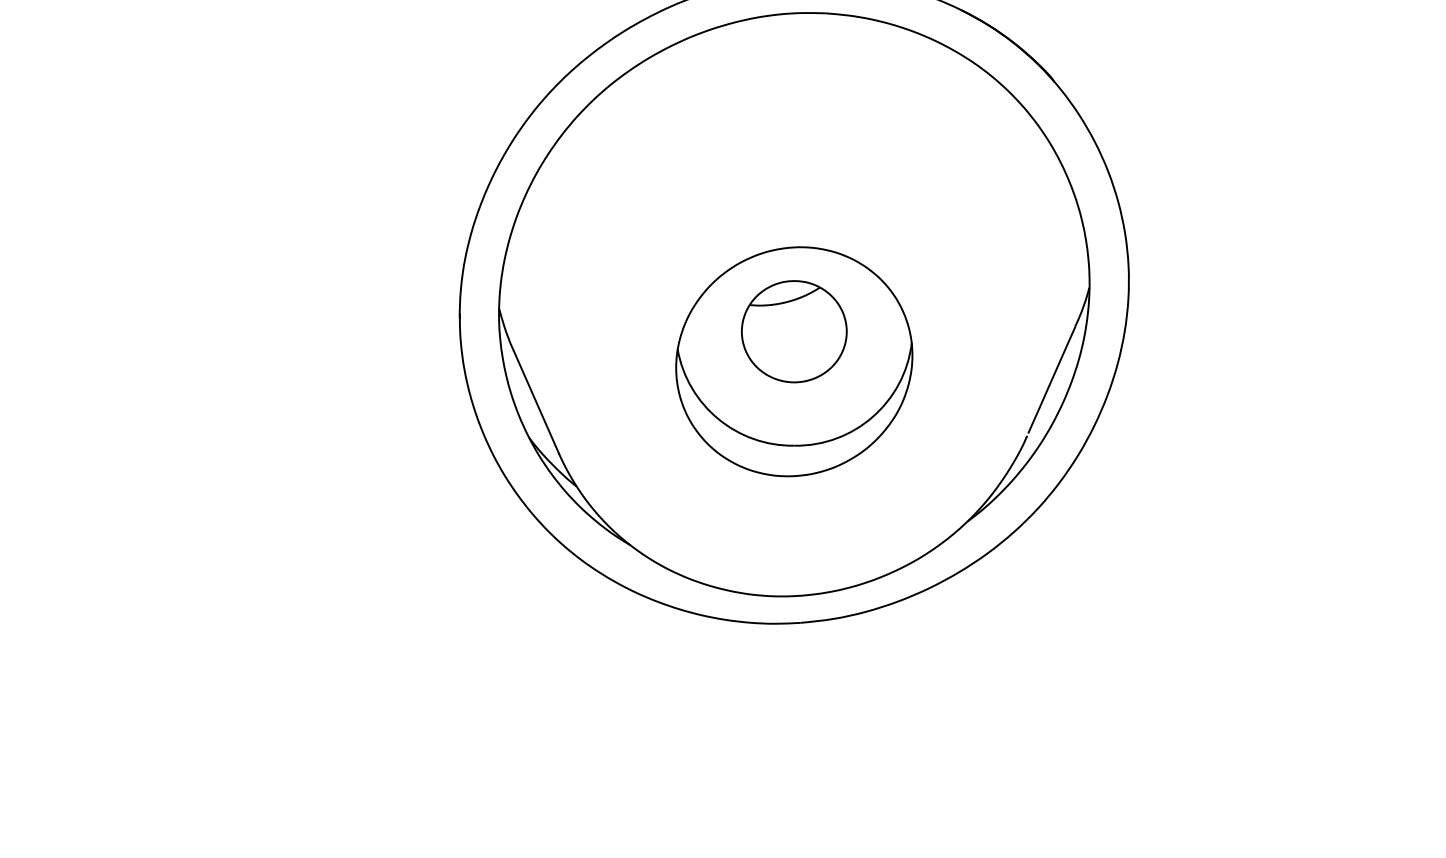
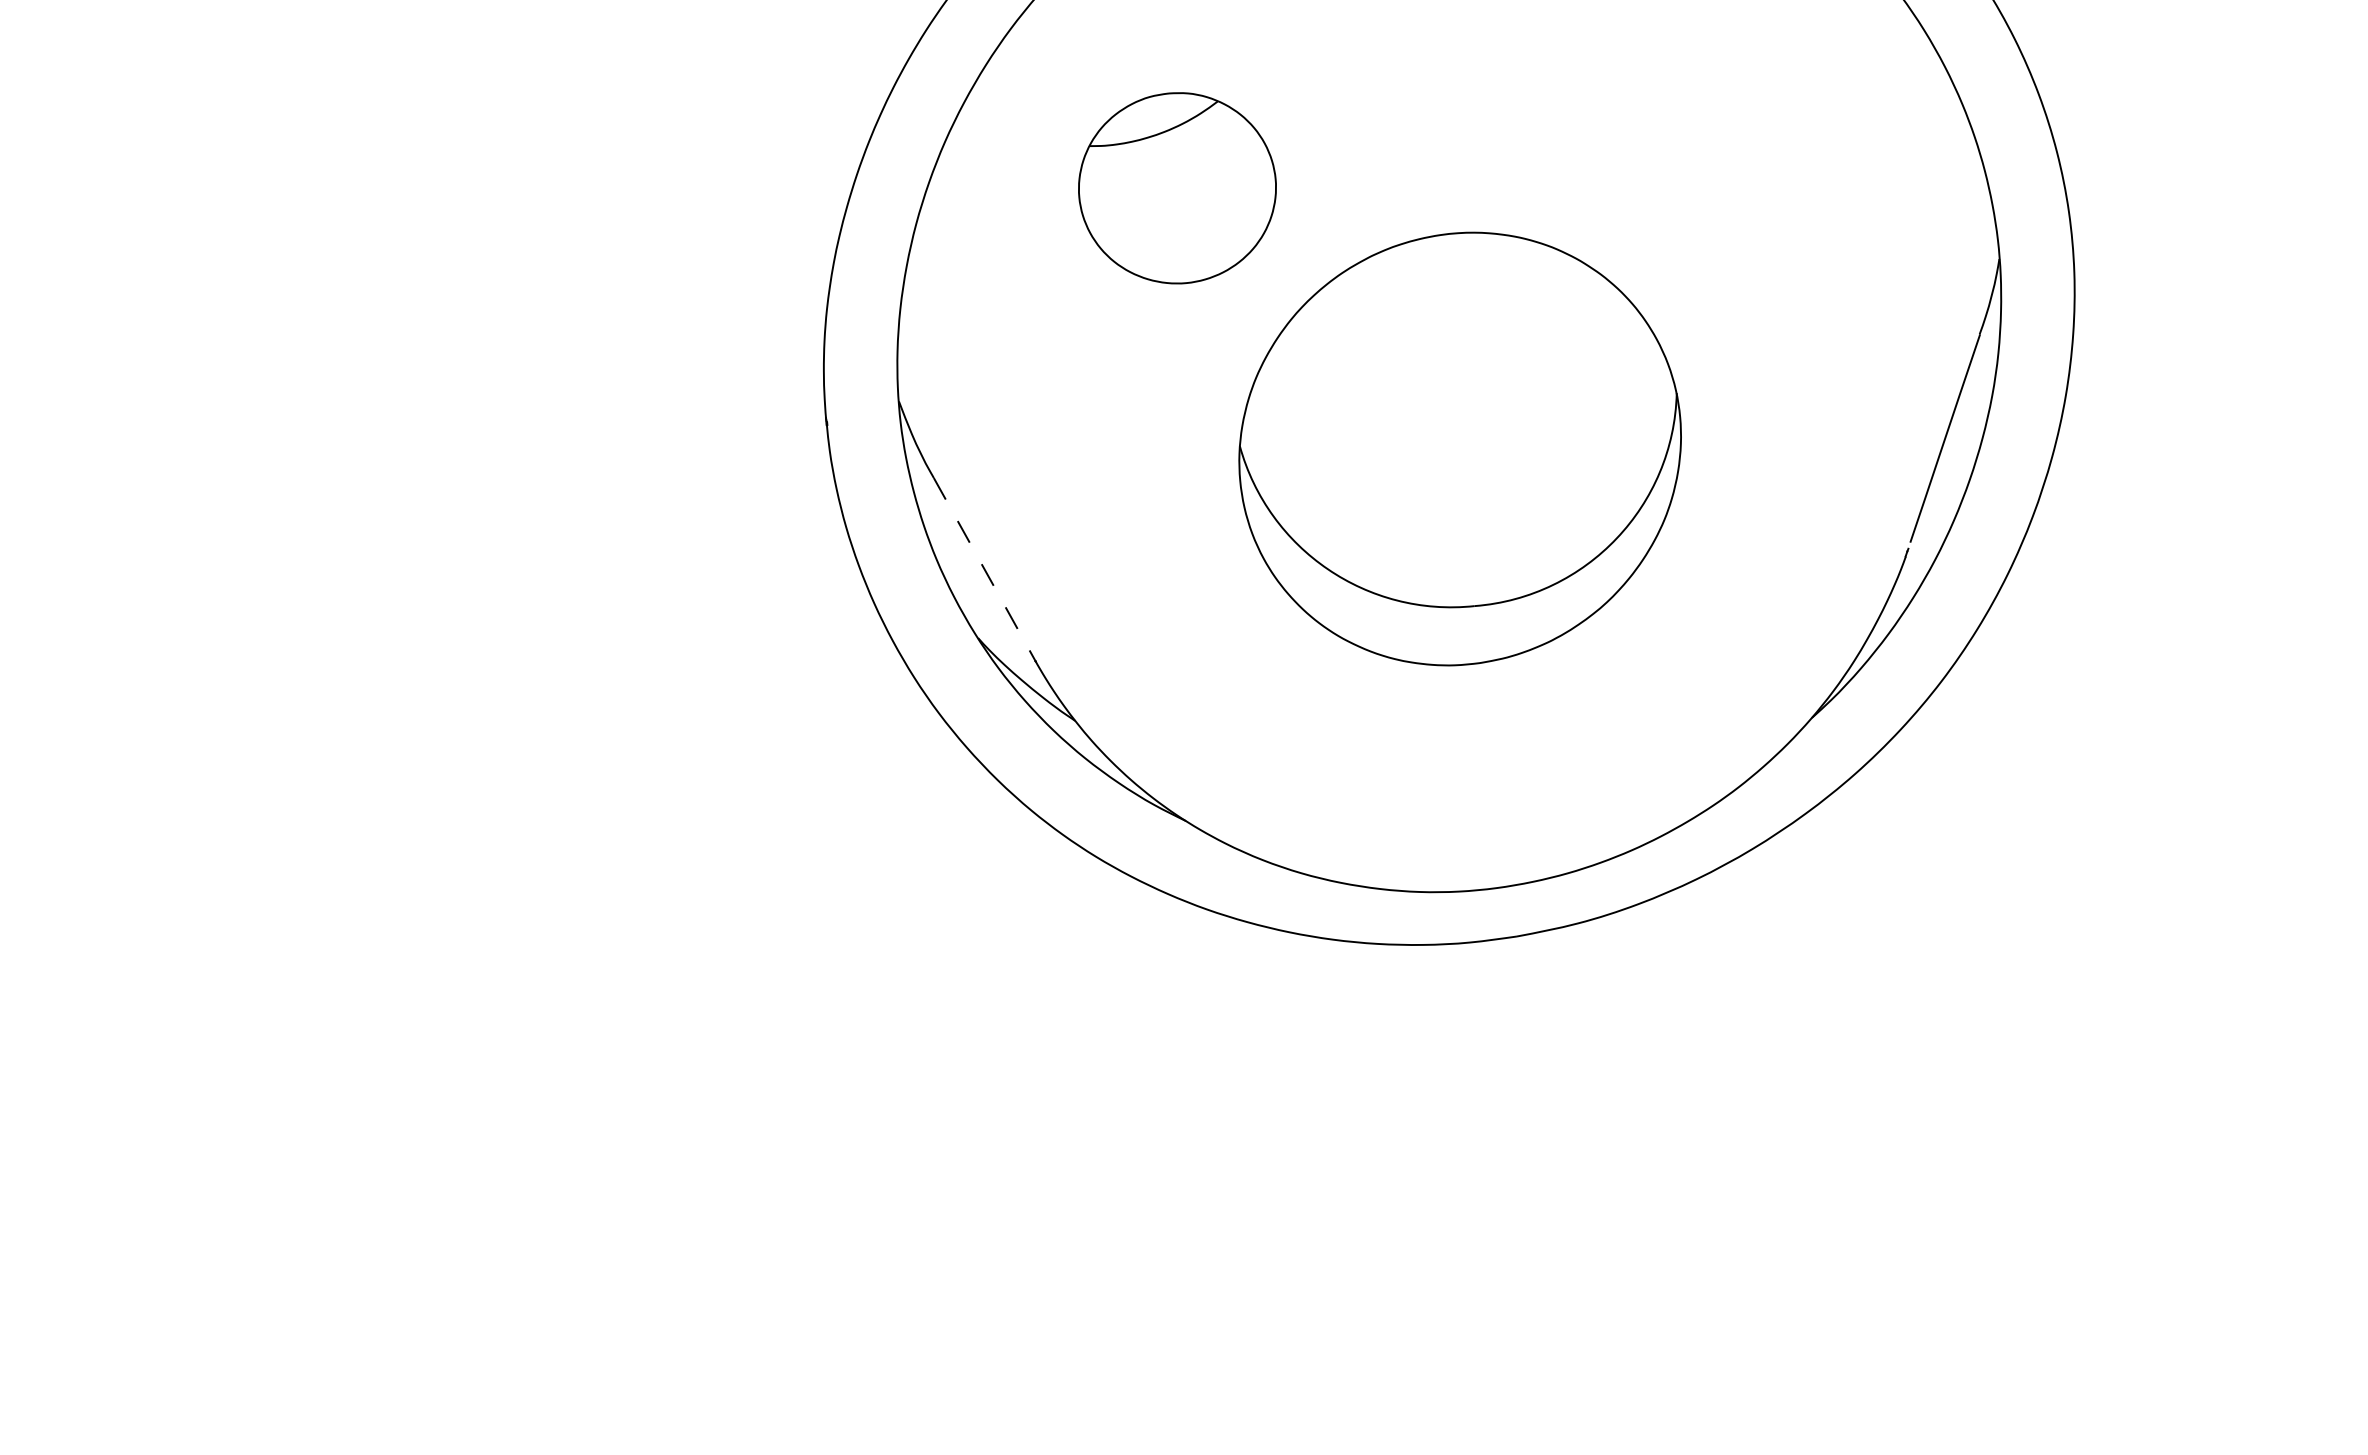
part: (794, 331) -> (1177, 187), moved
line: (536, 403) -> (985, 571), solid -> dashed

